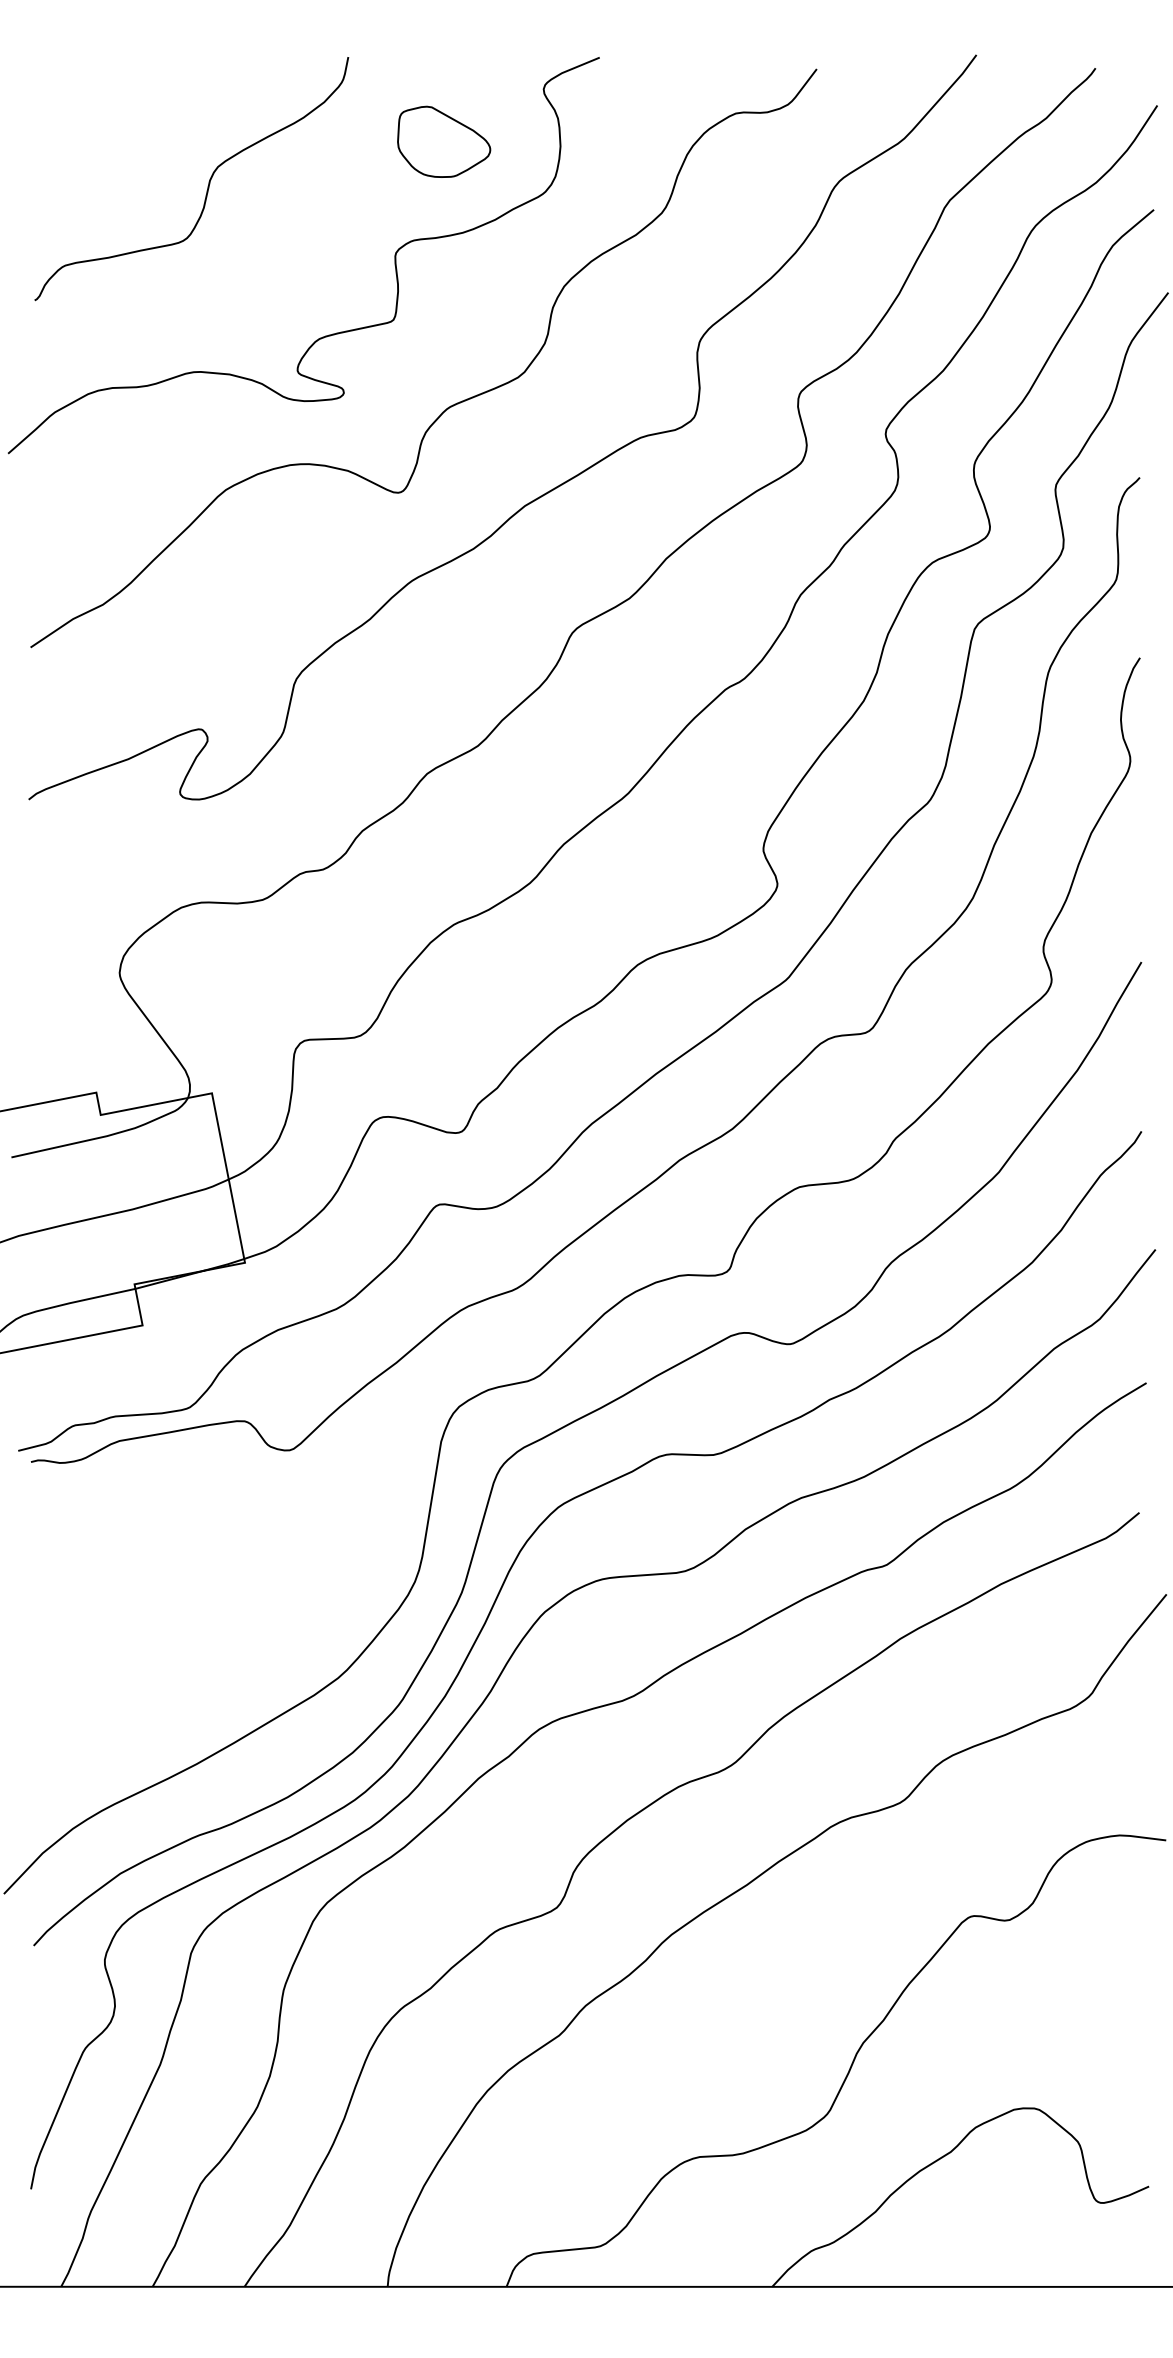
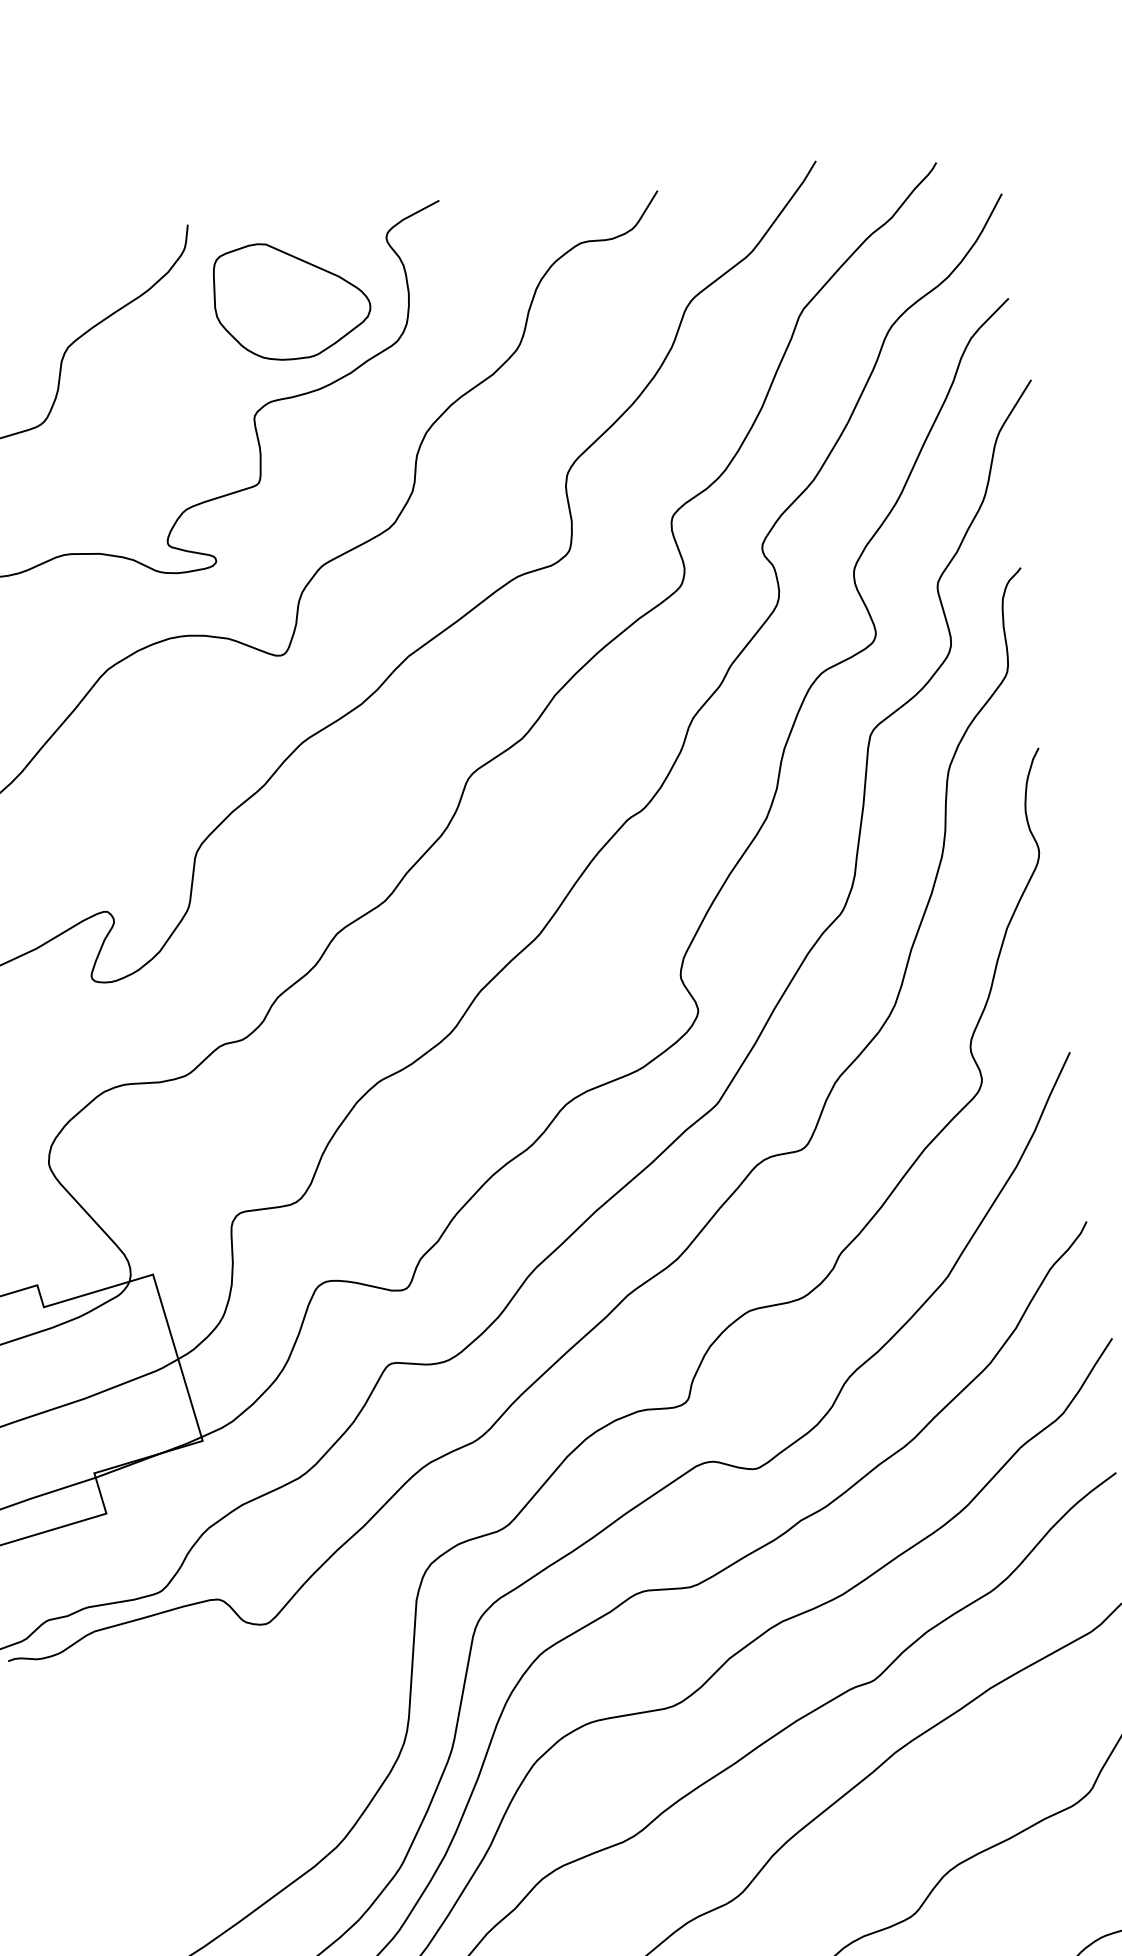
part: (443, 141) -> (291, 299), size x1.67

